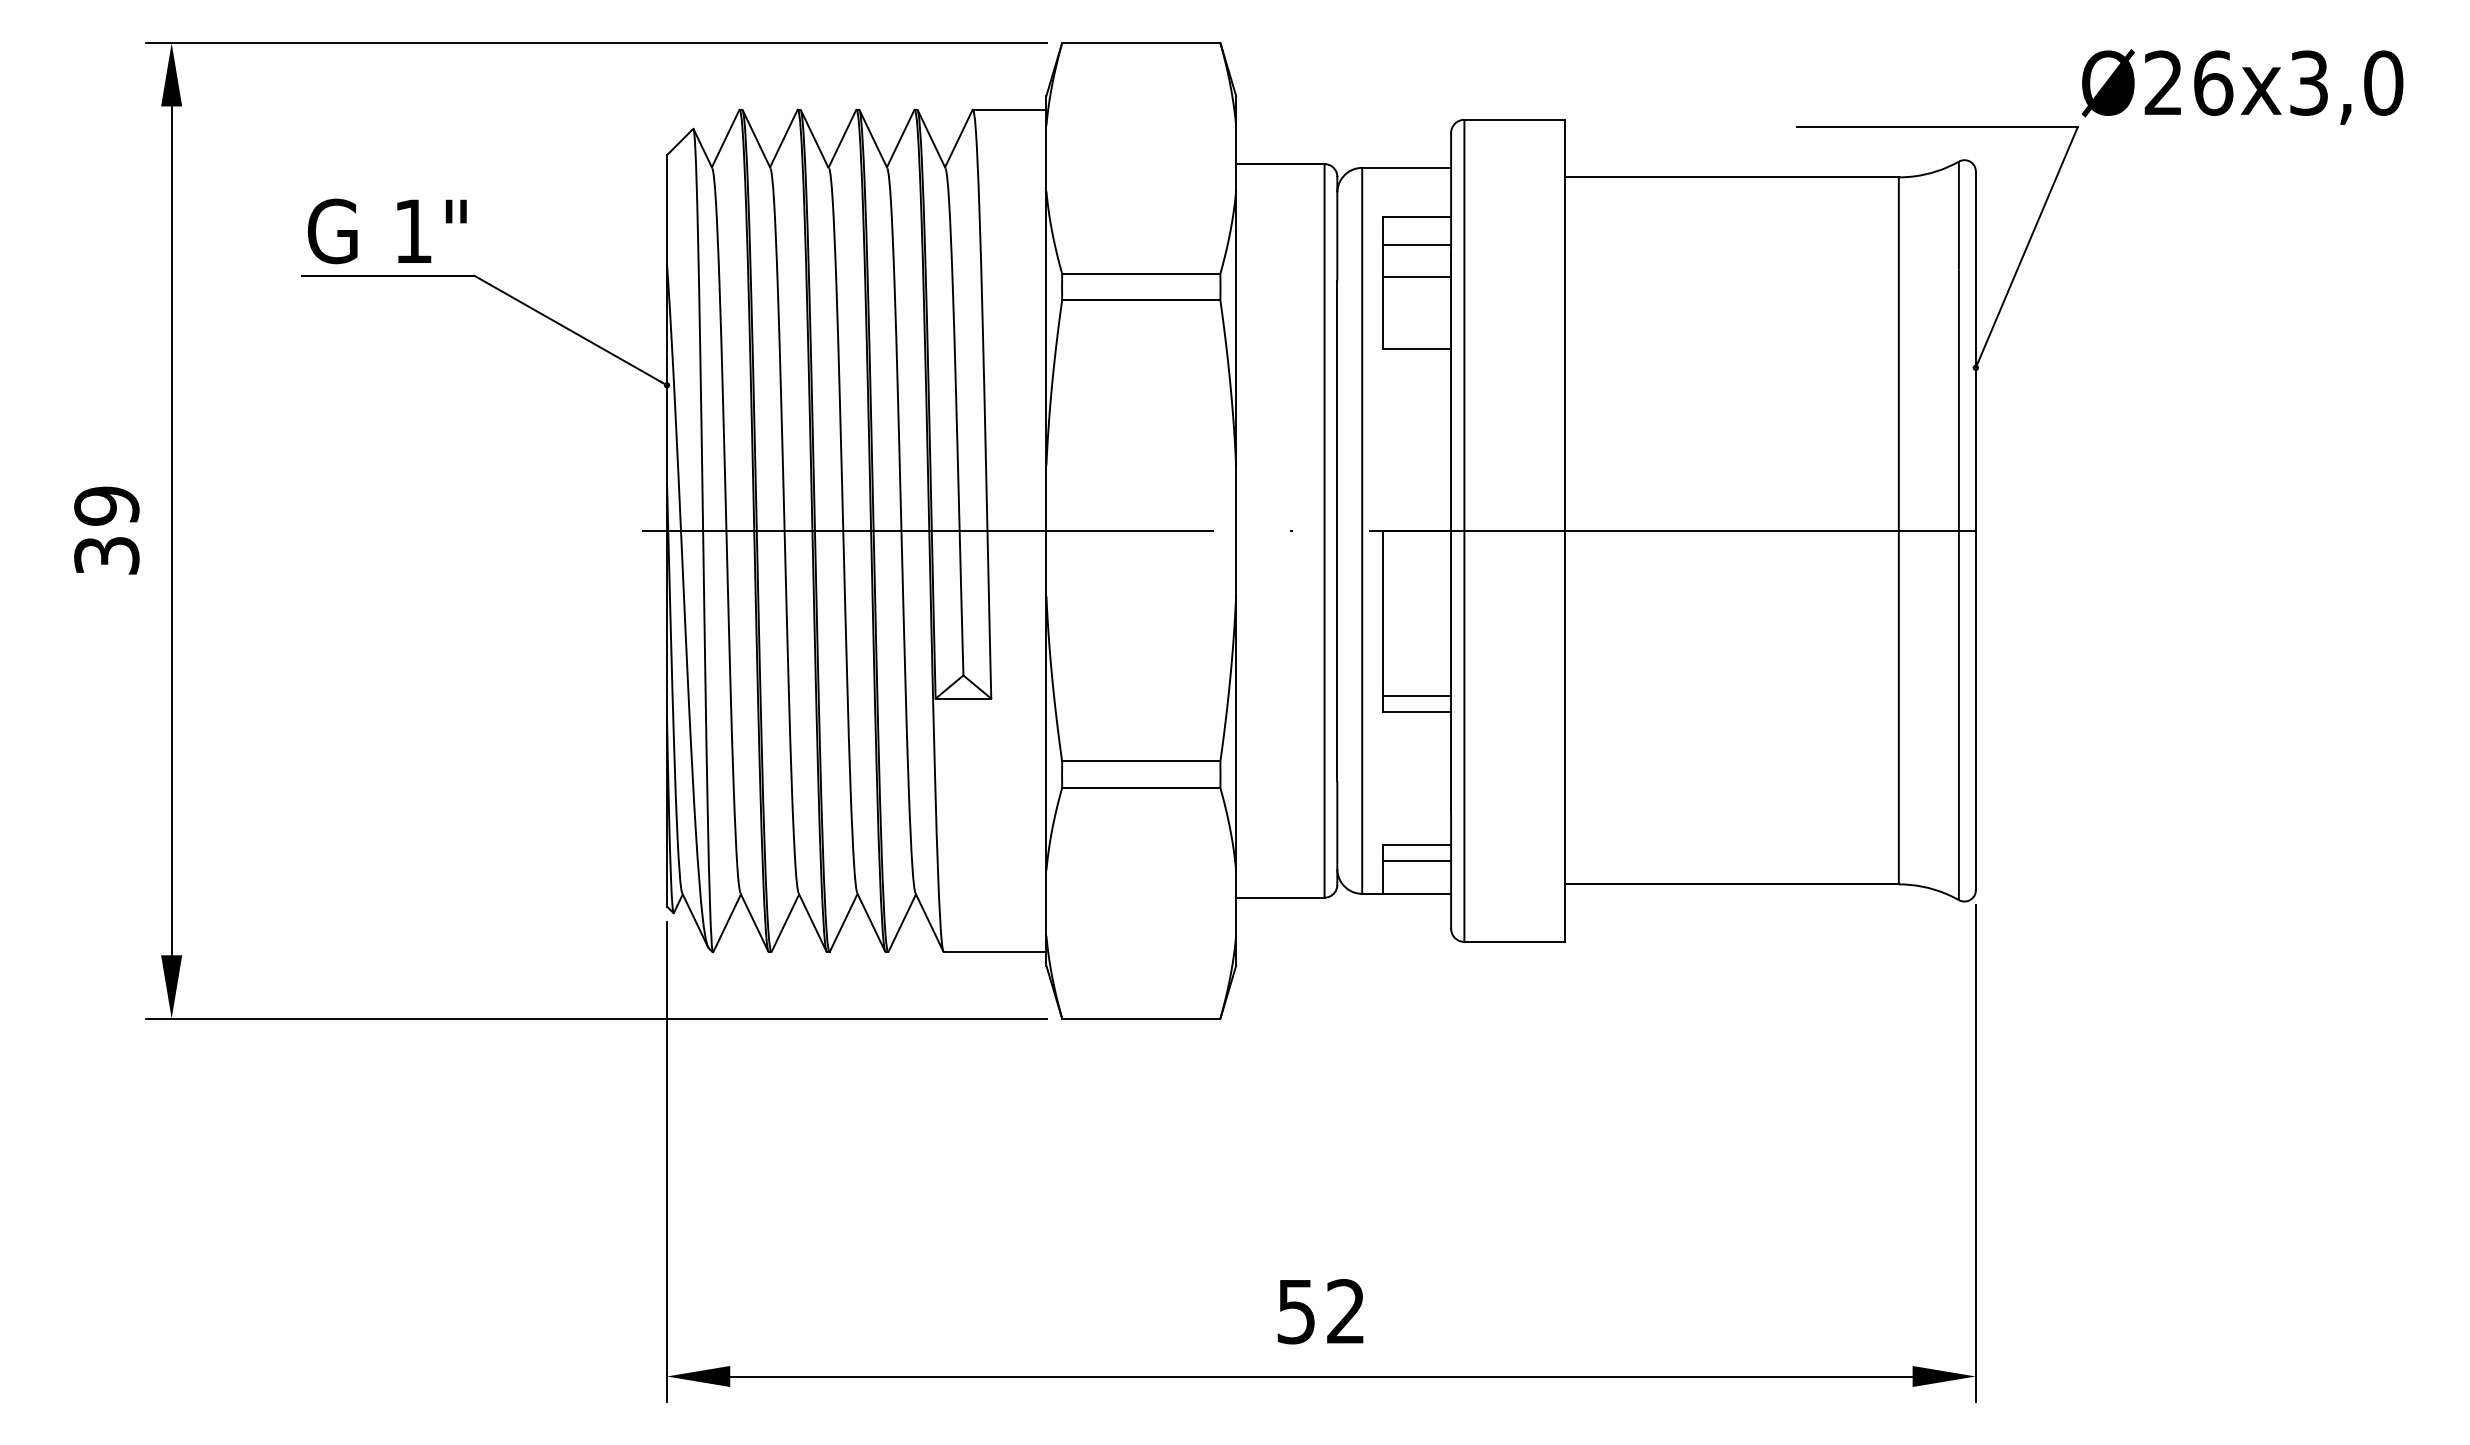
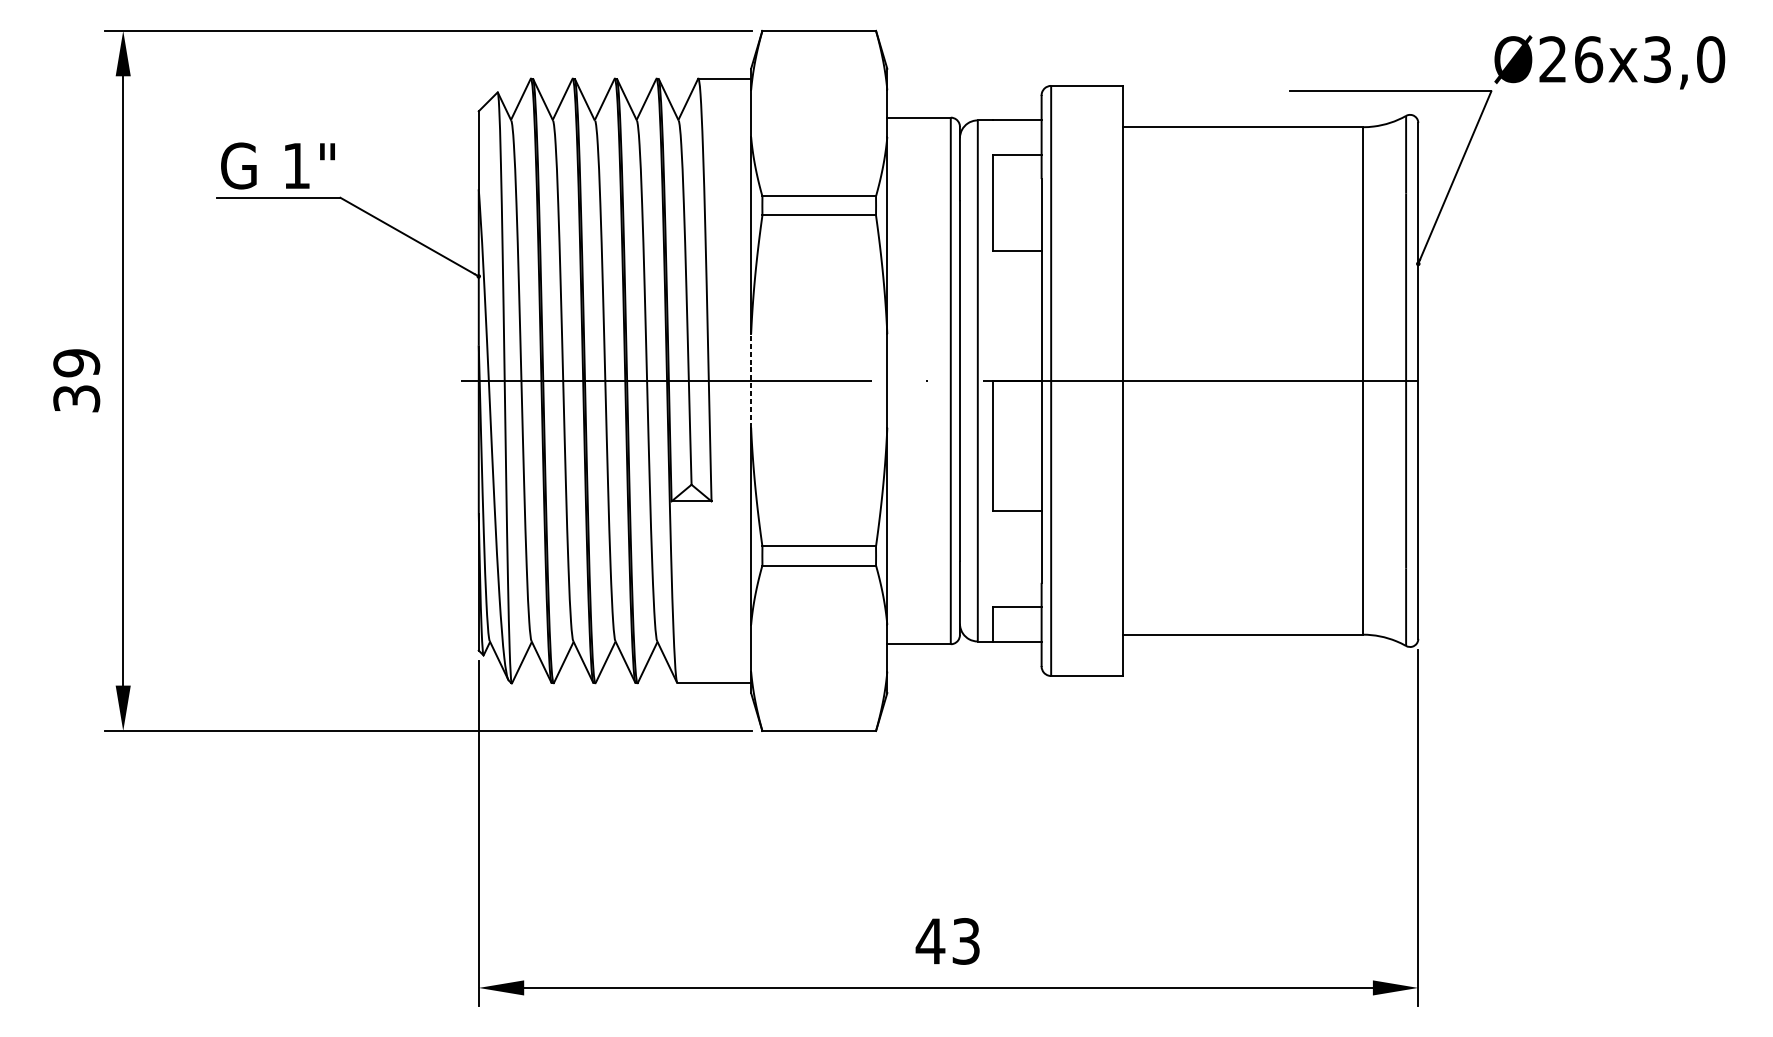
line: (1416, 245) -> (1016, 176), removed
line: (1416, 277) -> (1016, 199), removed
line: (1046, 530) -> (751, 380), solid -> dashed
line: (1416, 695) -> (1016, 499), removed
line: (1416, 860) -> (1016, 617), removed
text: (1319, 1311) -> (947, 941), 52 -> 43

